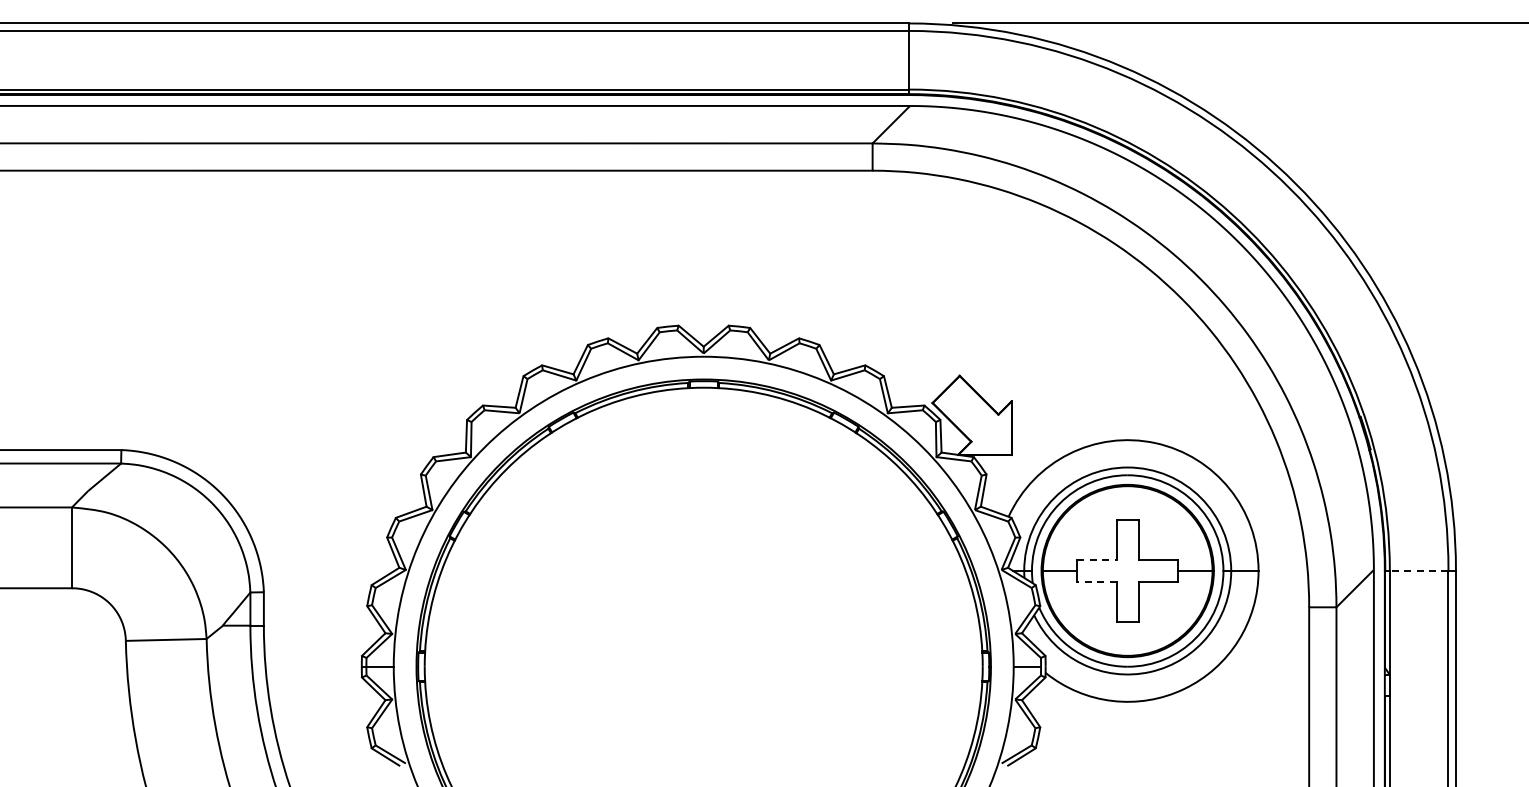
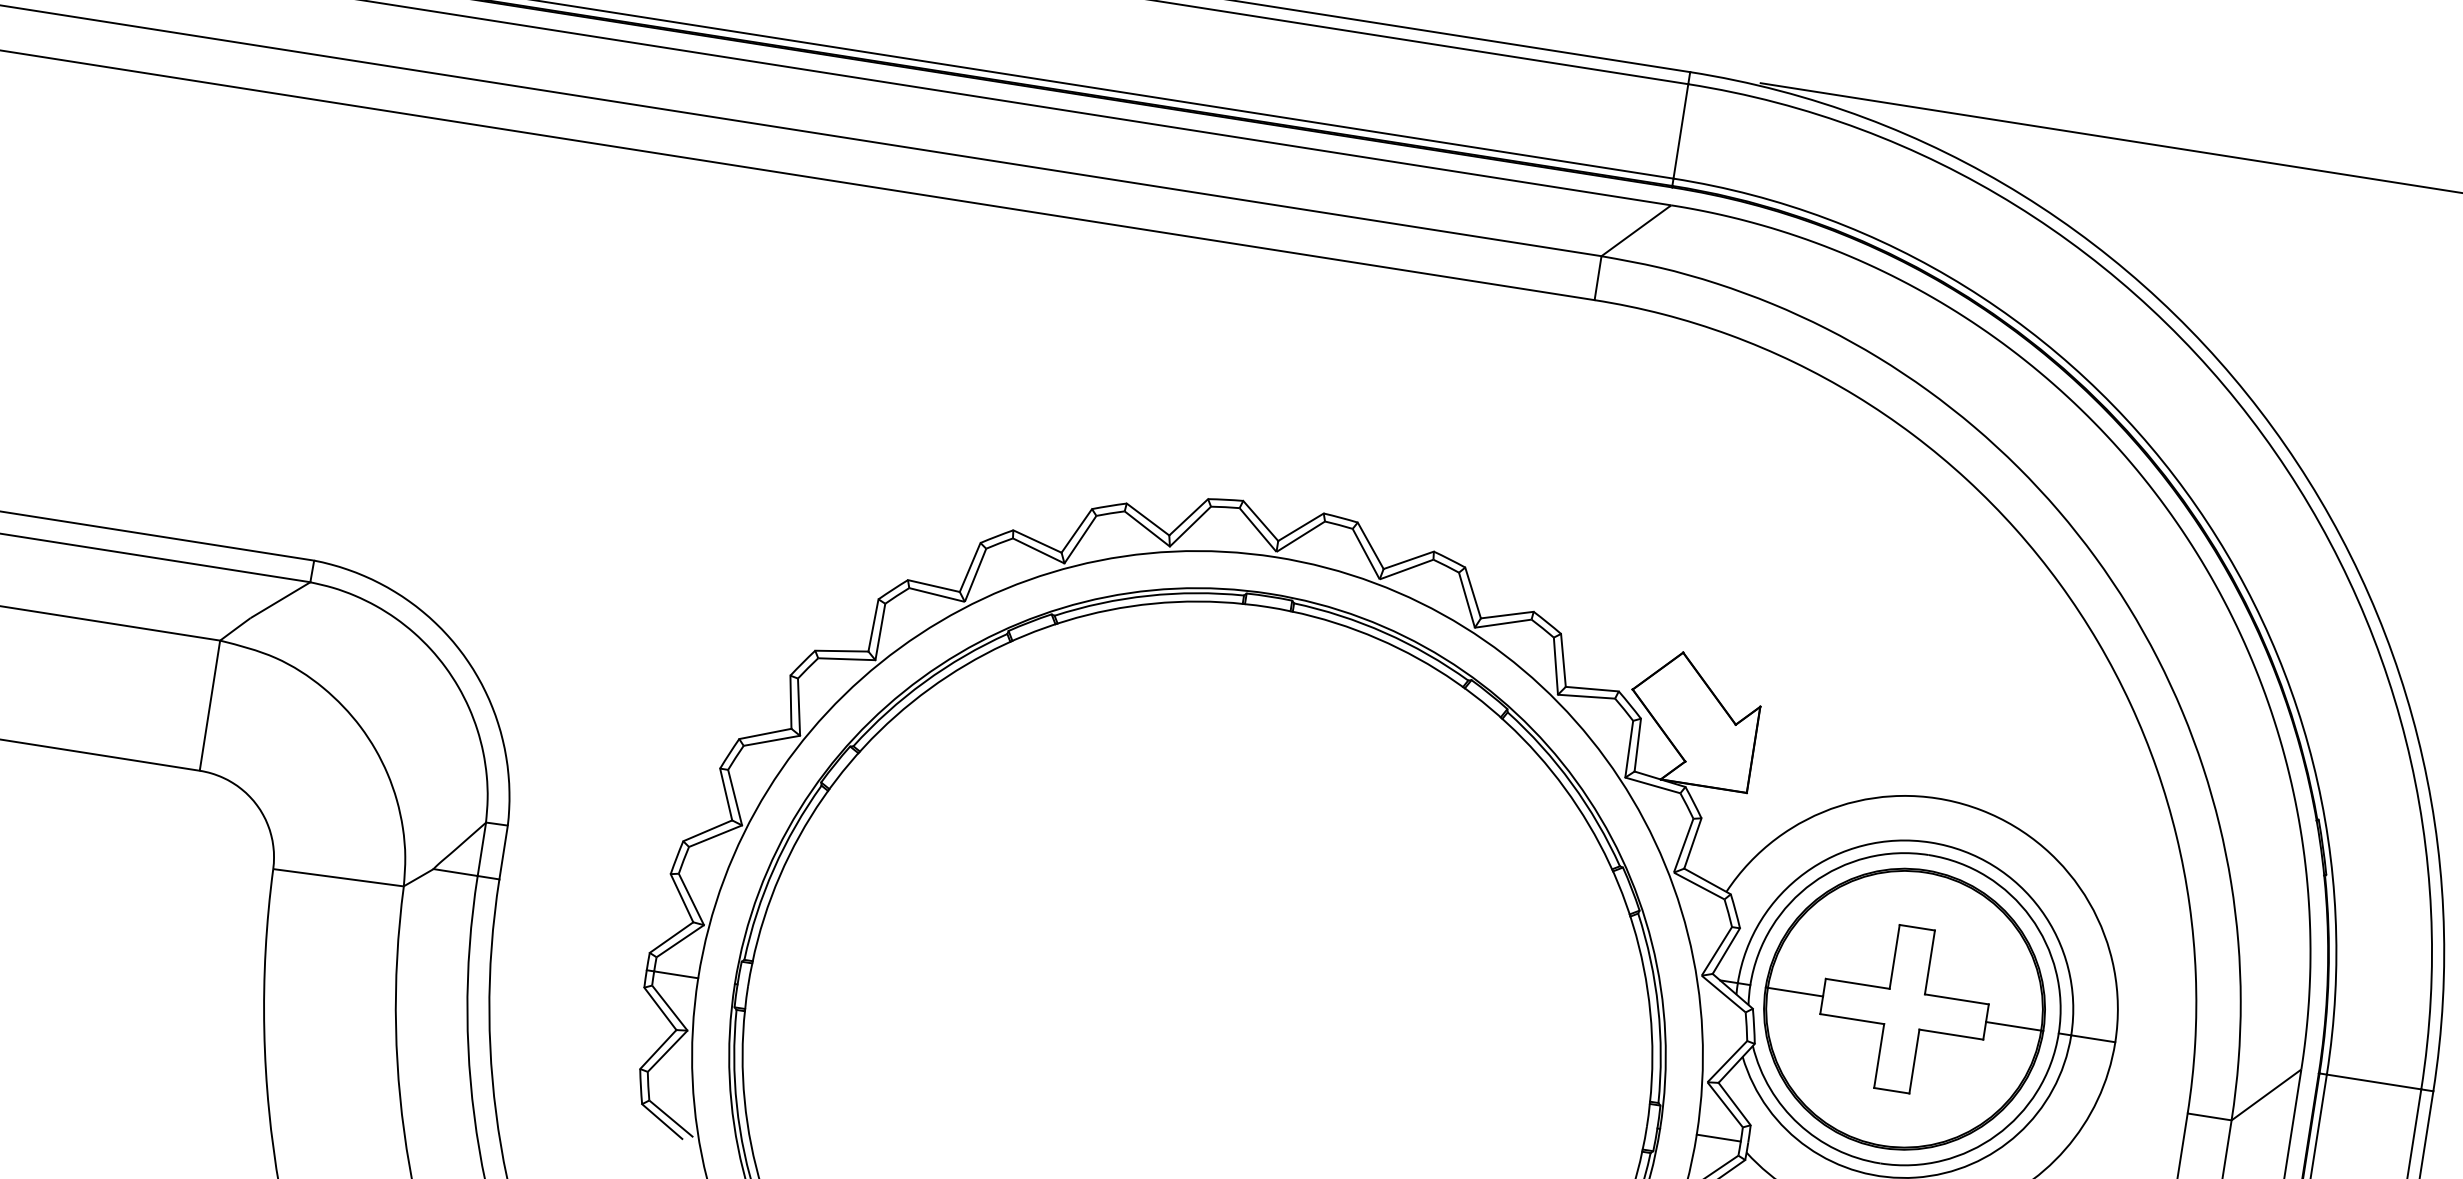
line: (1096, 560) -> (1856, 984), dashed -> solid
line: (1418, 570) -> (2373, 1081), dashed -> solid
line: (1096, 581) -> (1851, 1018), dashed -> solid

